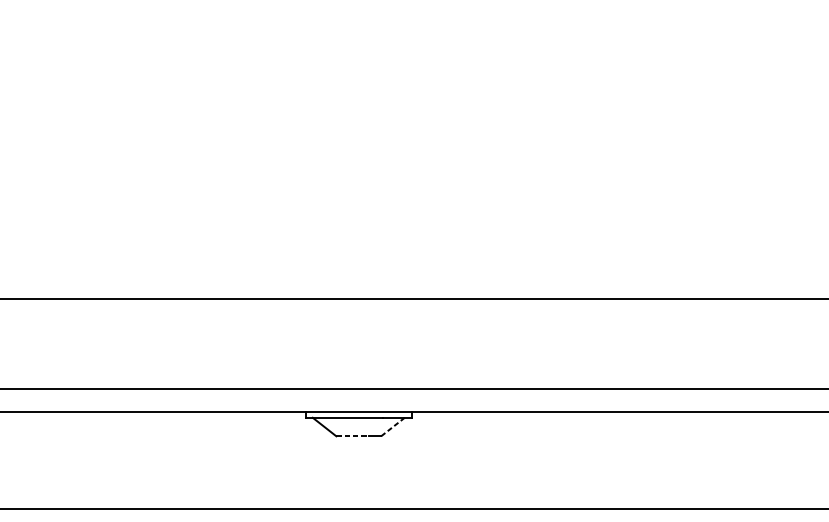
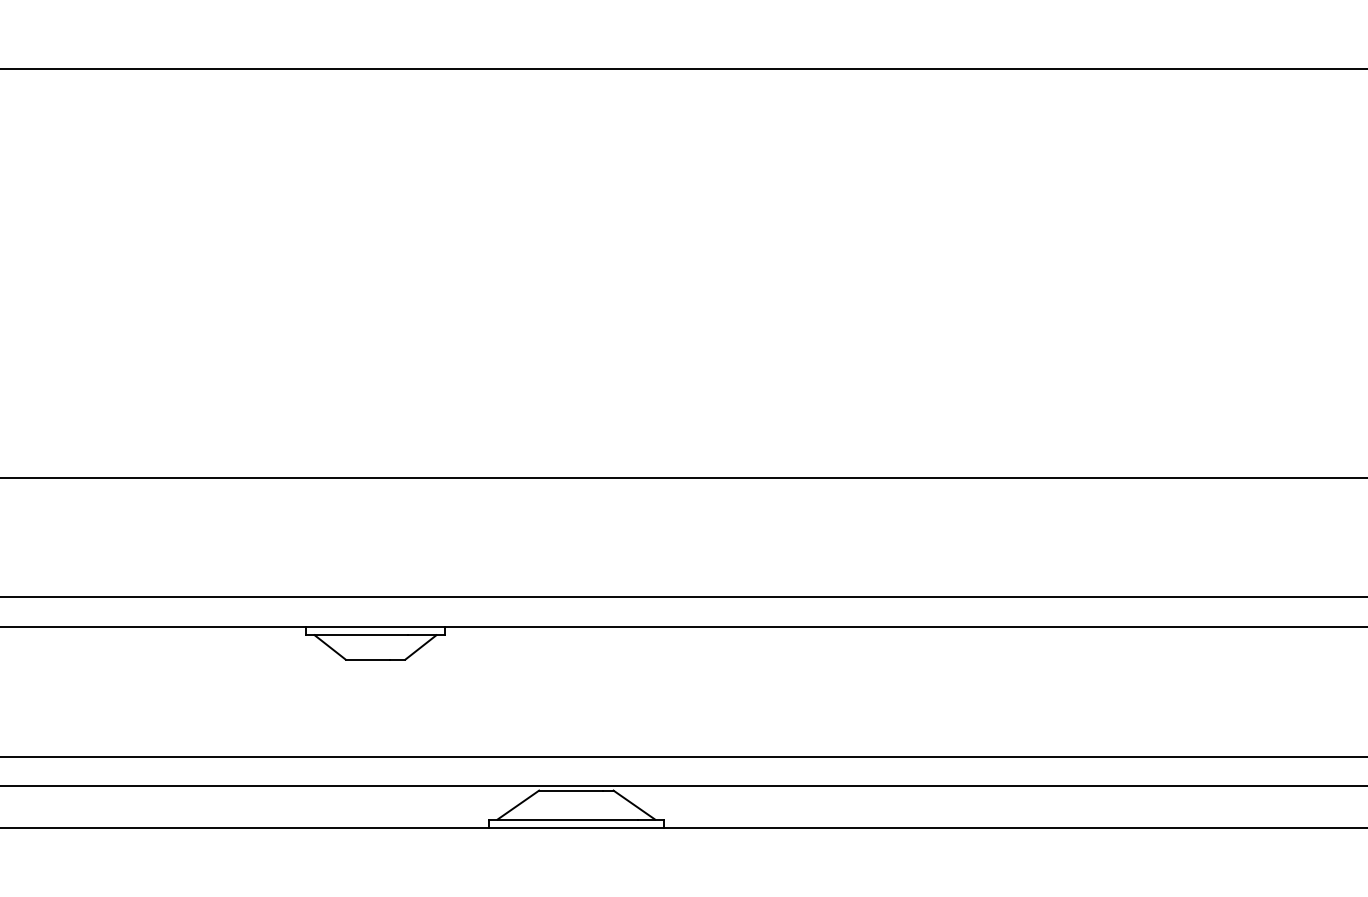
line: (392, 427) -> (420, 647), dashed -> solid
line: (352, 436) -> (367, 659), dashed -> solid

